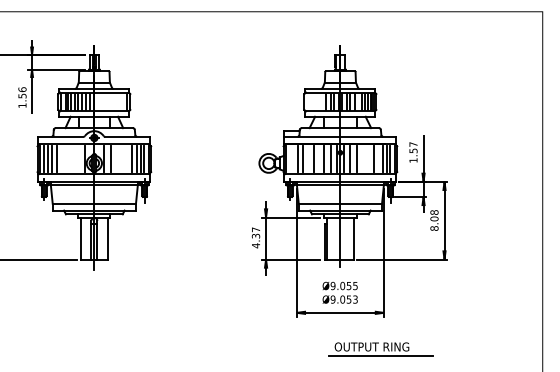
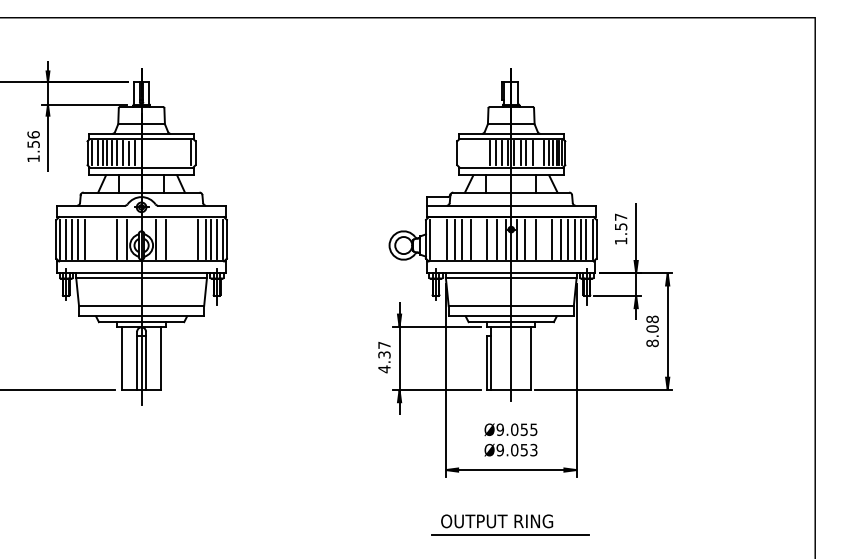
line: (77, 159) -> (116, 239), added
line: (307, 159) -> (461, 239), added
line: (367, 159) -> (551, 239), added
line: (377, 159) -> (566, 239), added
part: (380, 349) -> (509, 525), moved

